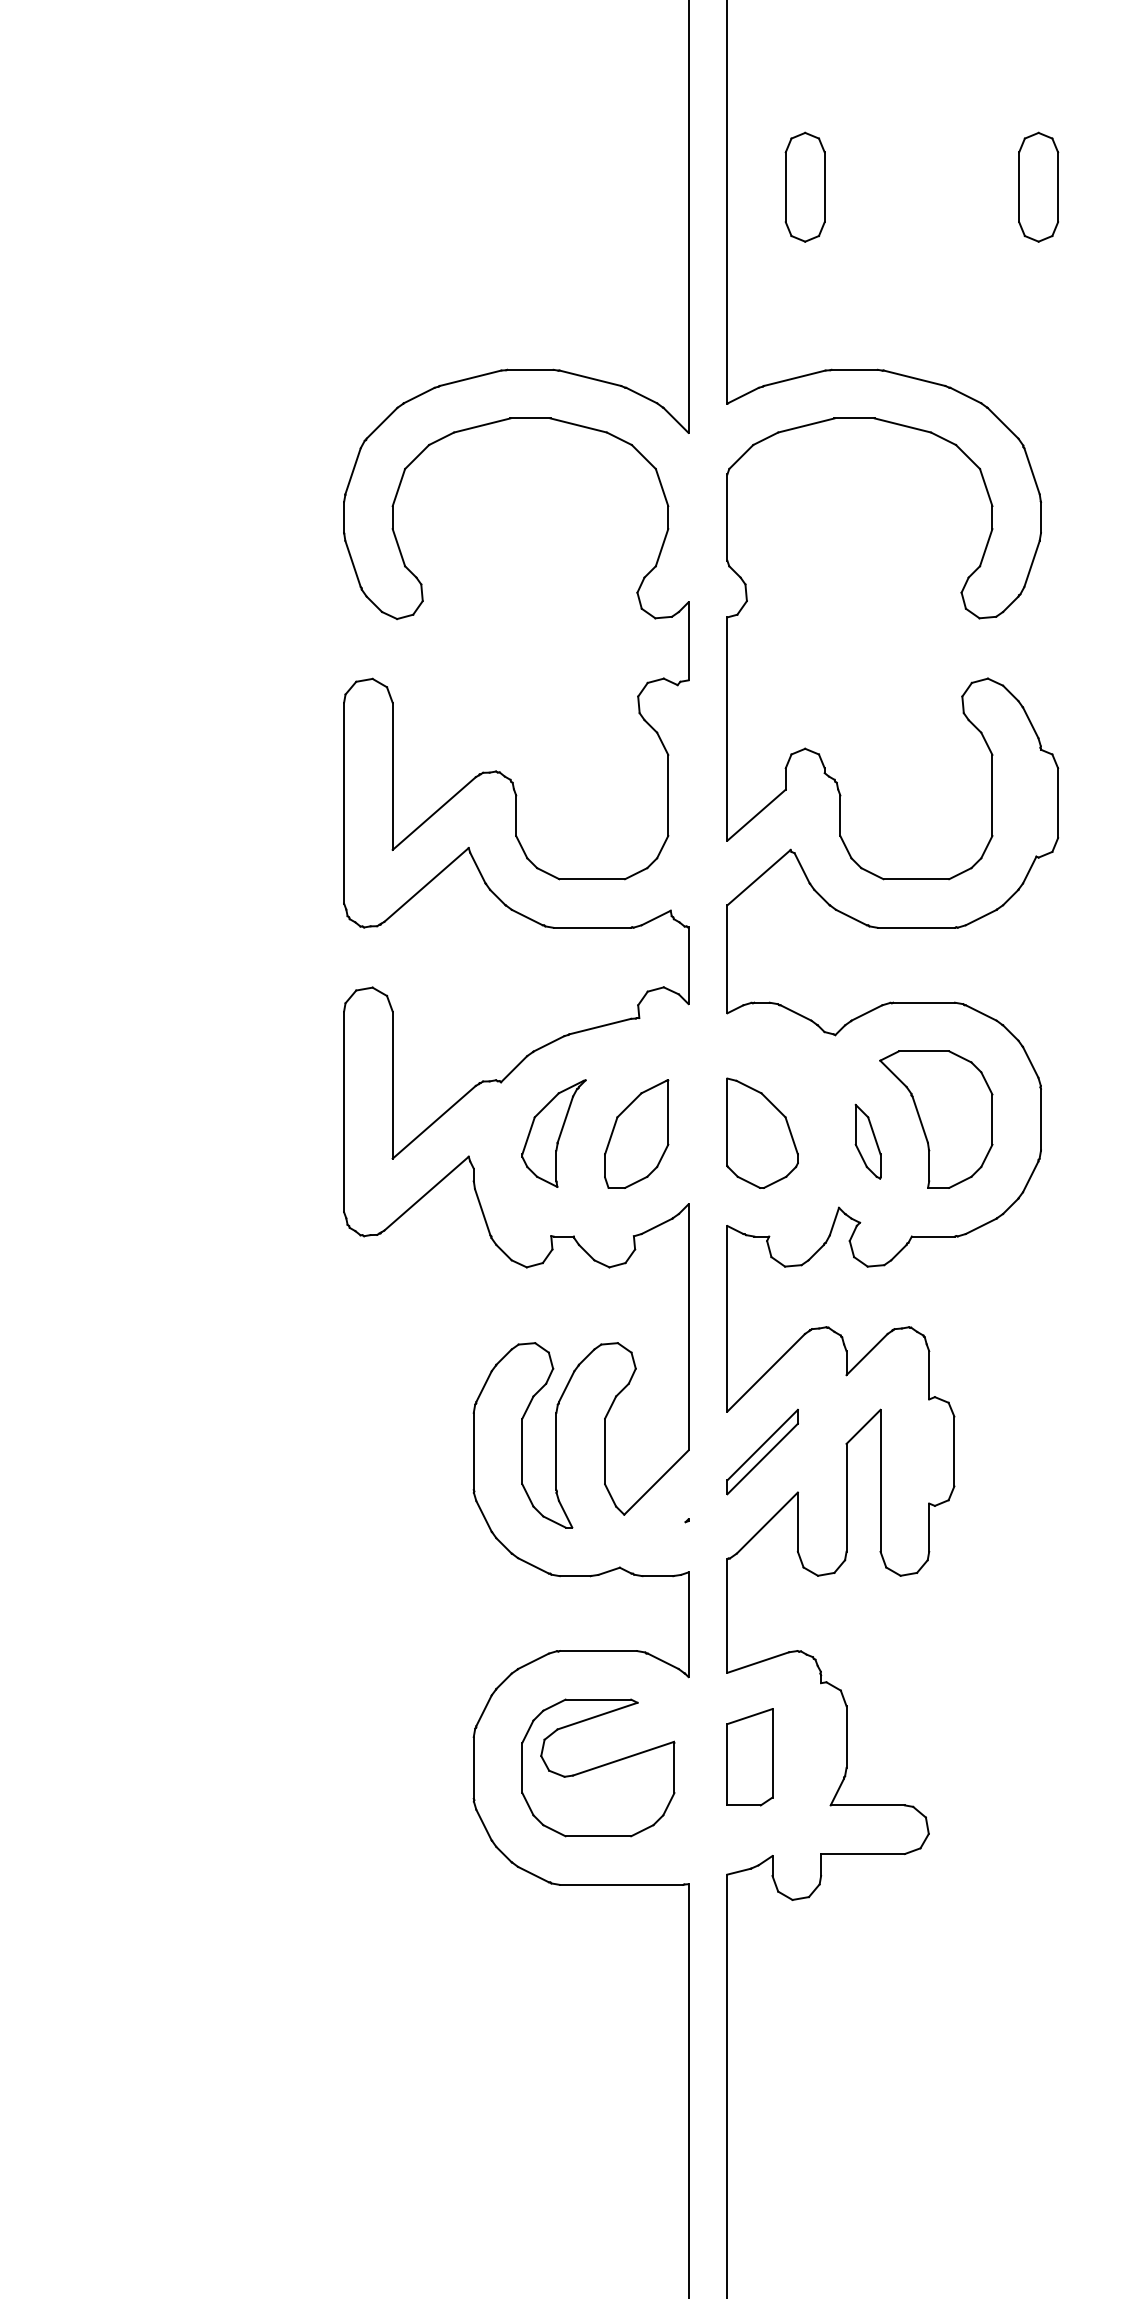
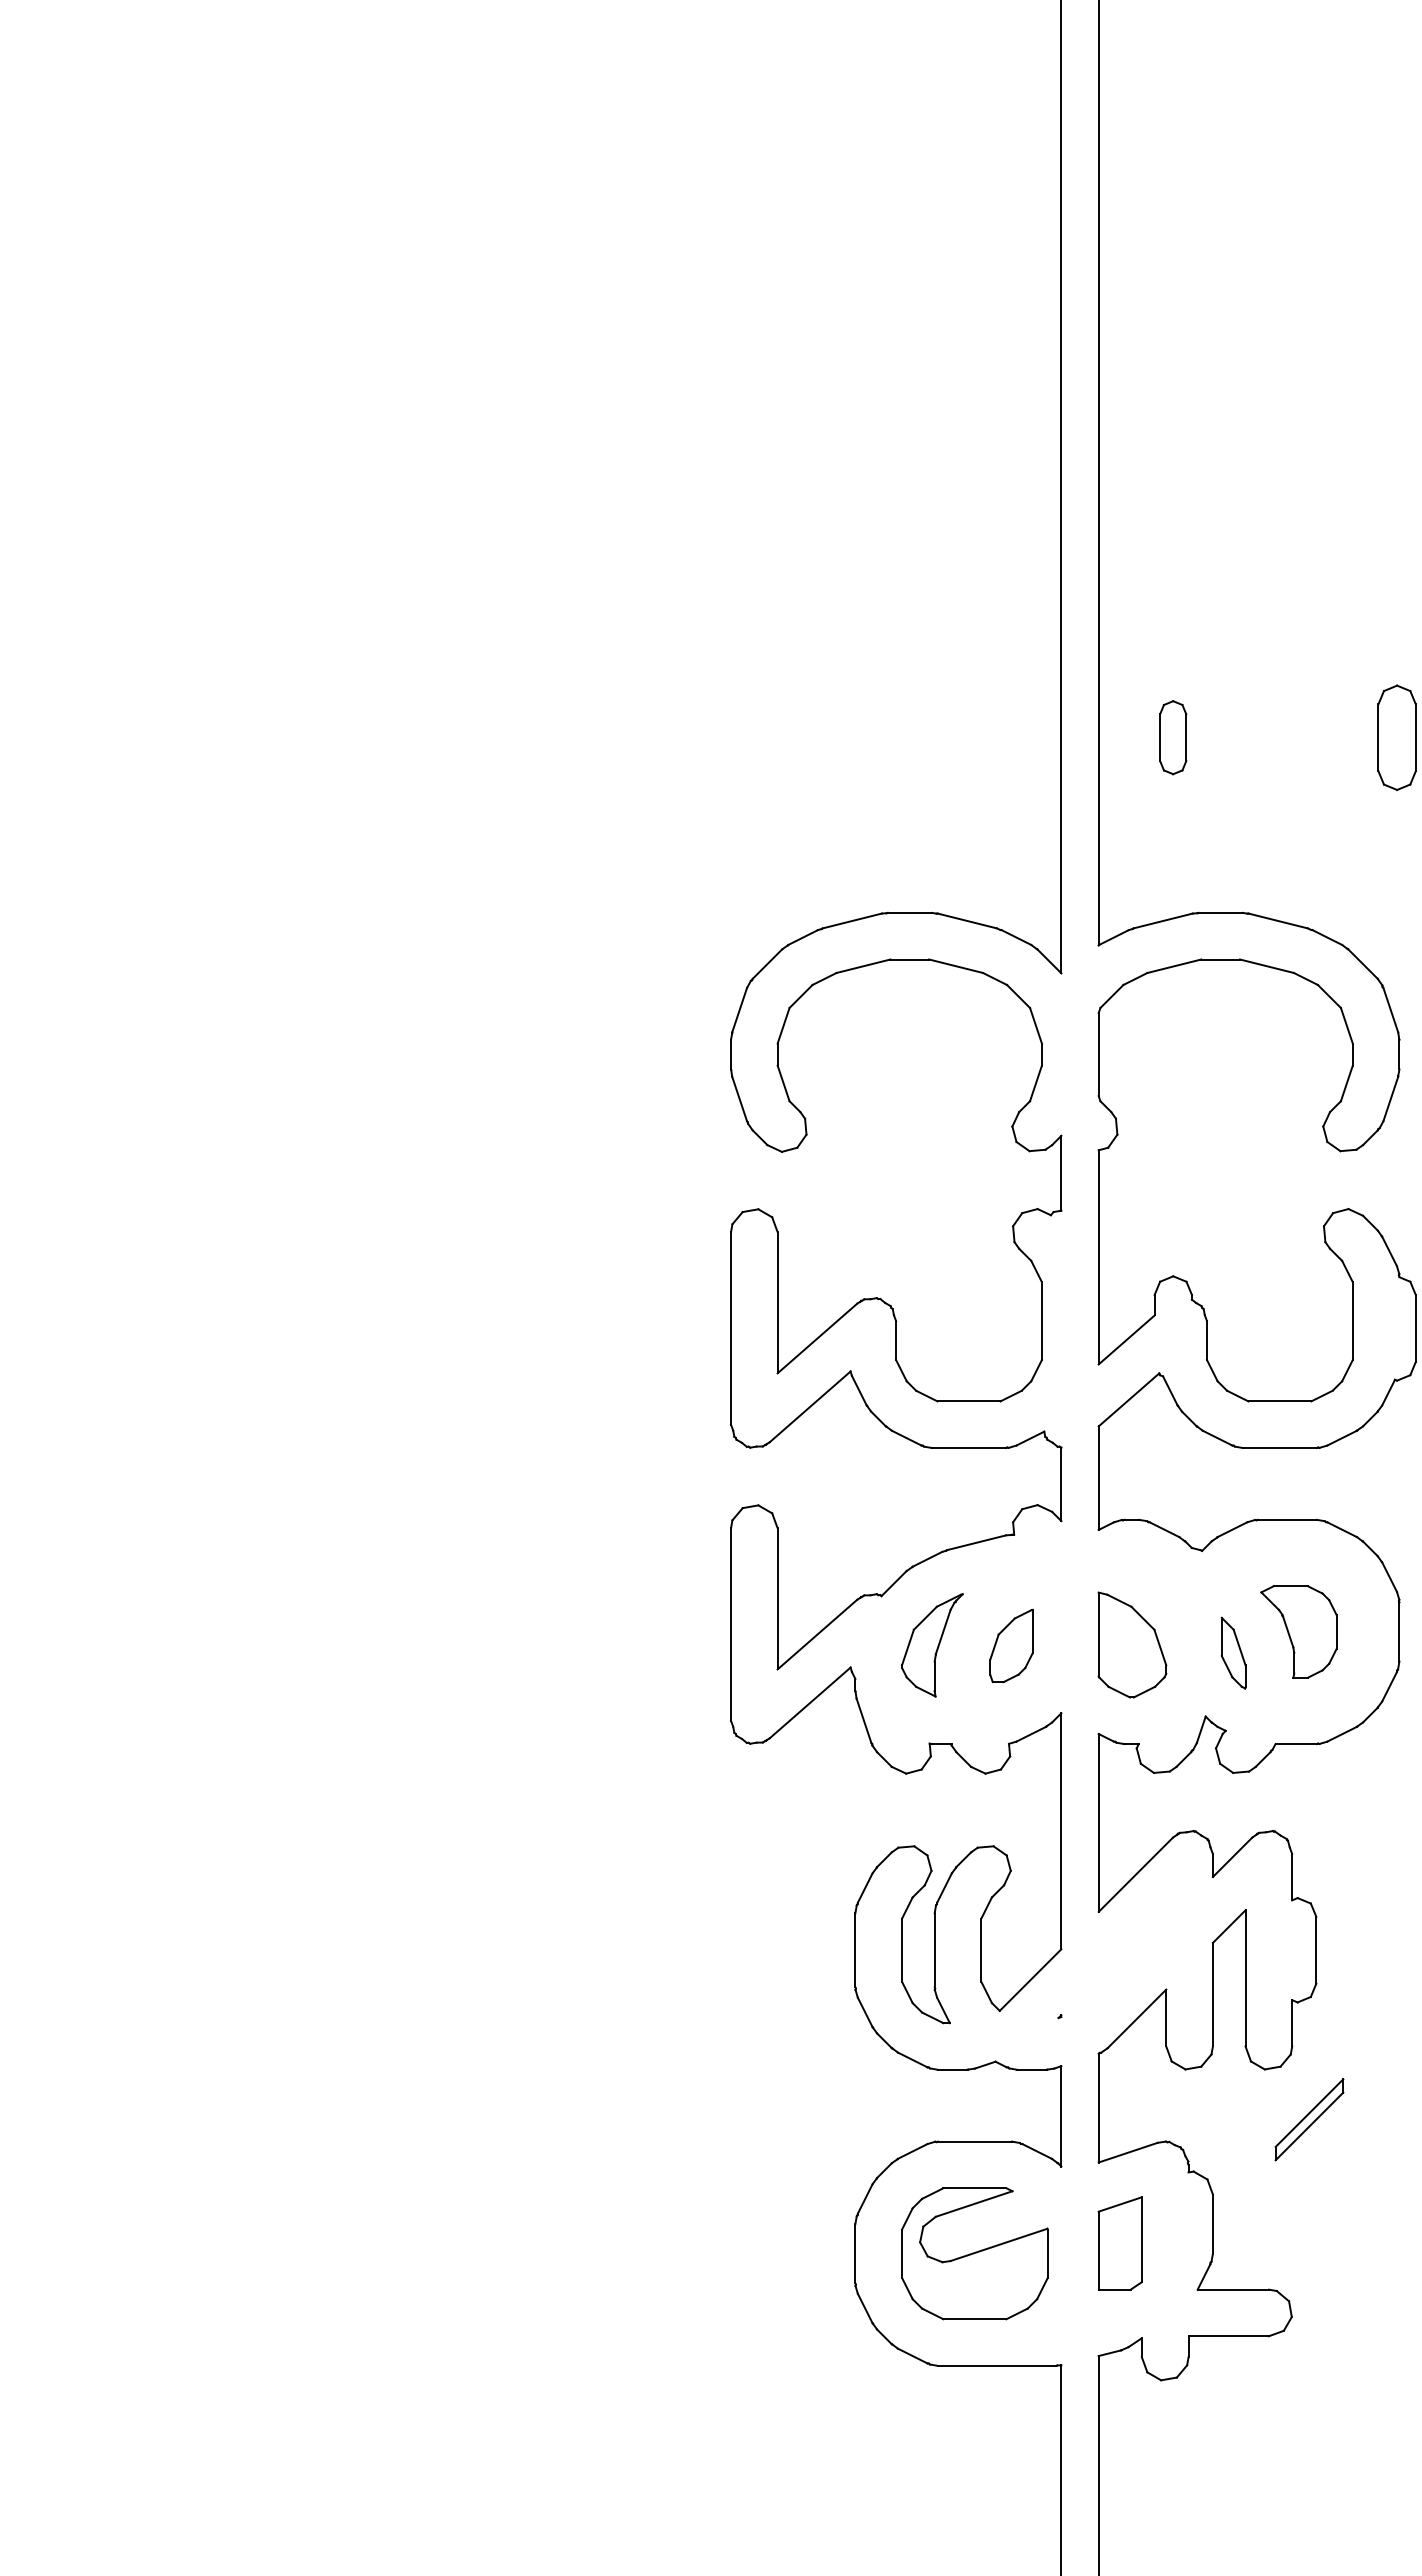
part: (804, 186) -> (1172, 737), size x0.7
part: (935, 1119) -> (1298, 1631), size x0.7
part: (636, 1133) -> (1011, 1645), size x0.7
part: (762, 1451) -> (1309, 2119), moved

